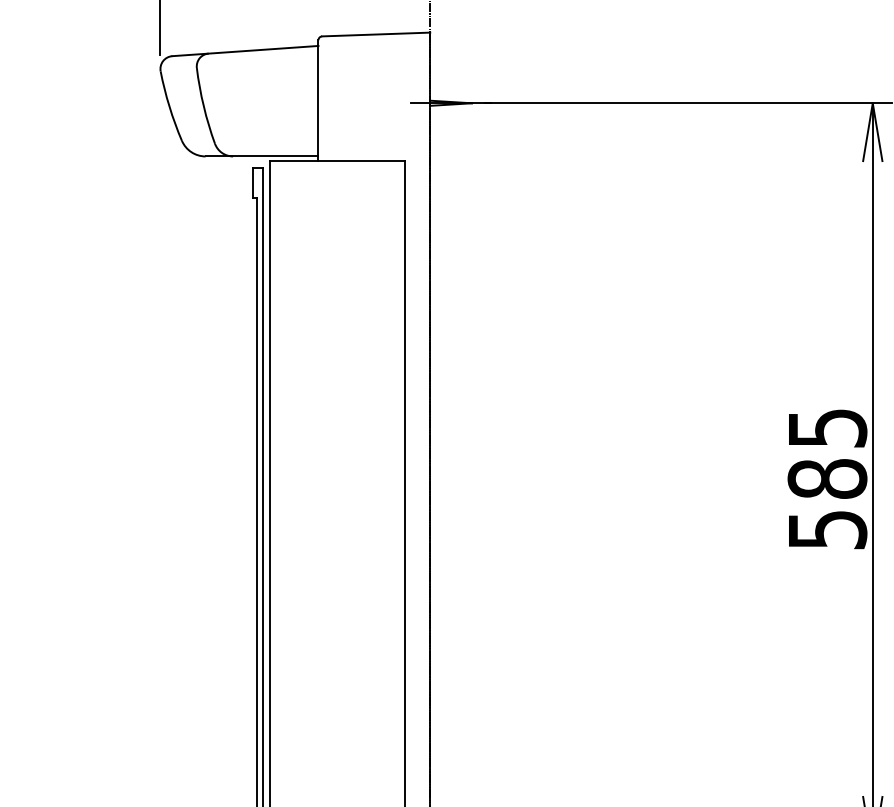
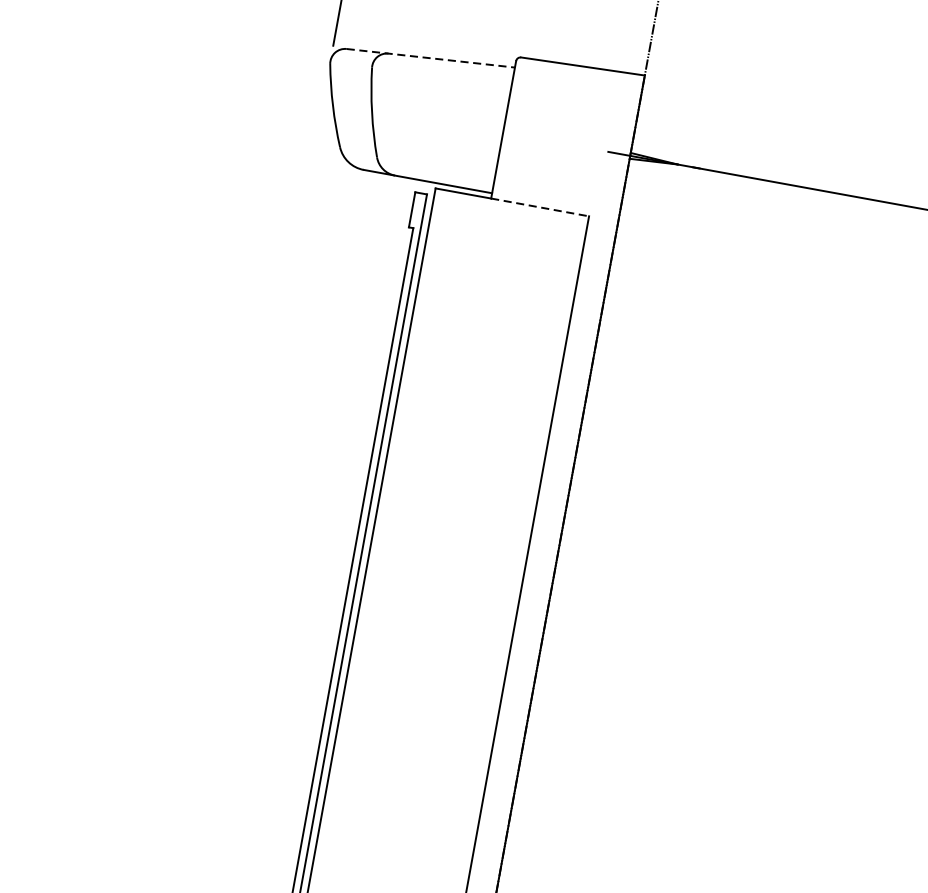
line: (245, 51) -> (430, 58), solid -> dashed
line: (361, 161) -> (540, 207), solid -> dashed

